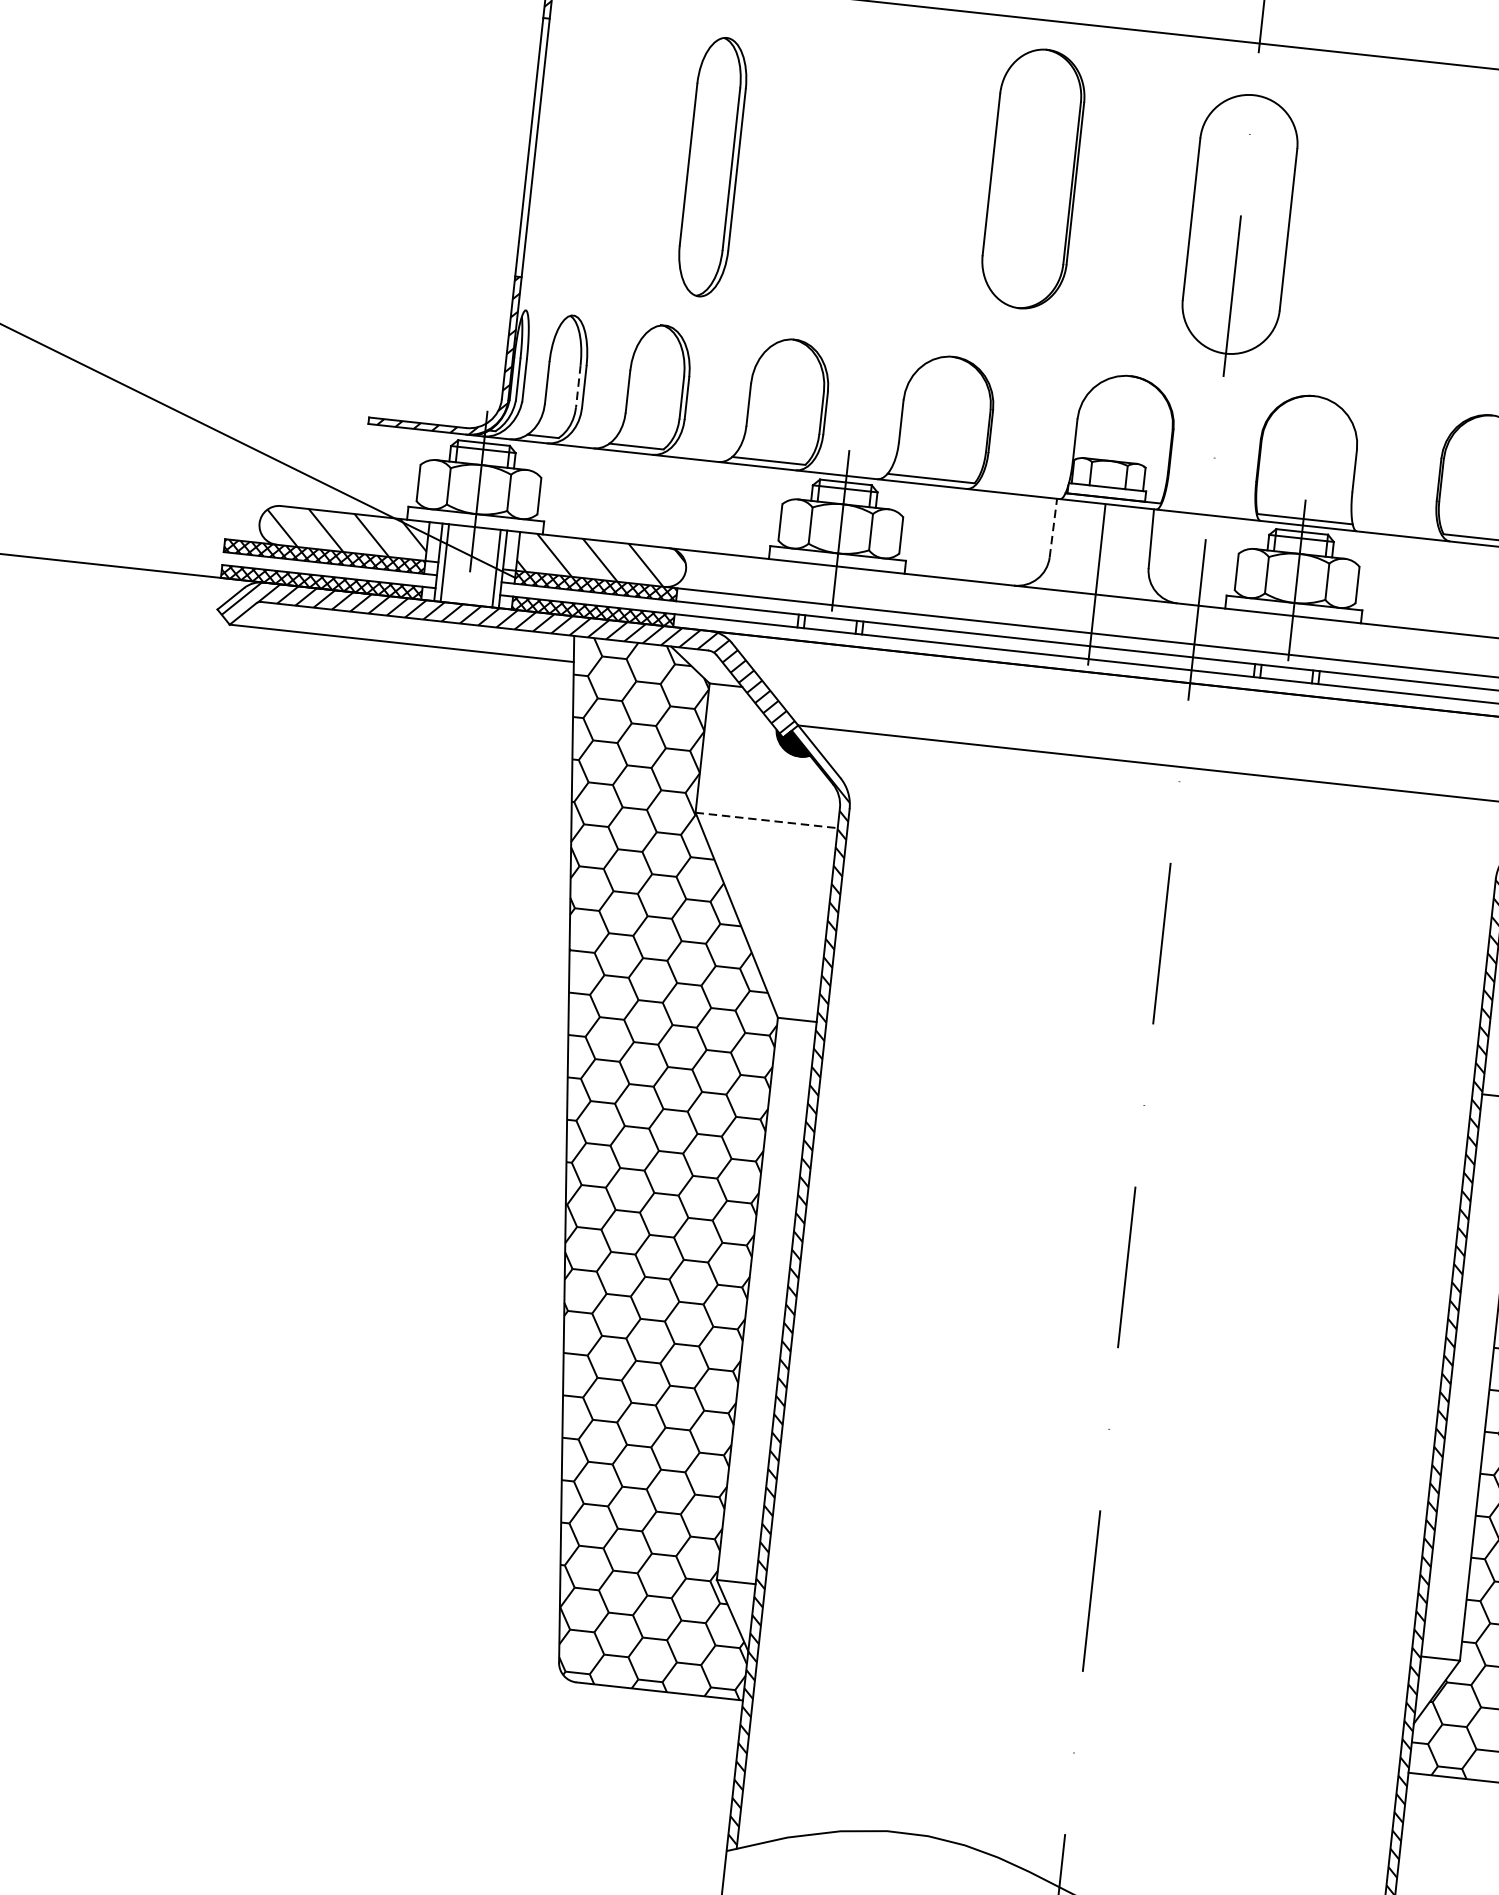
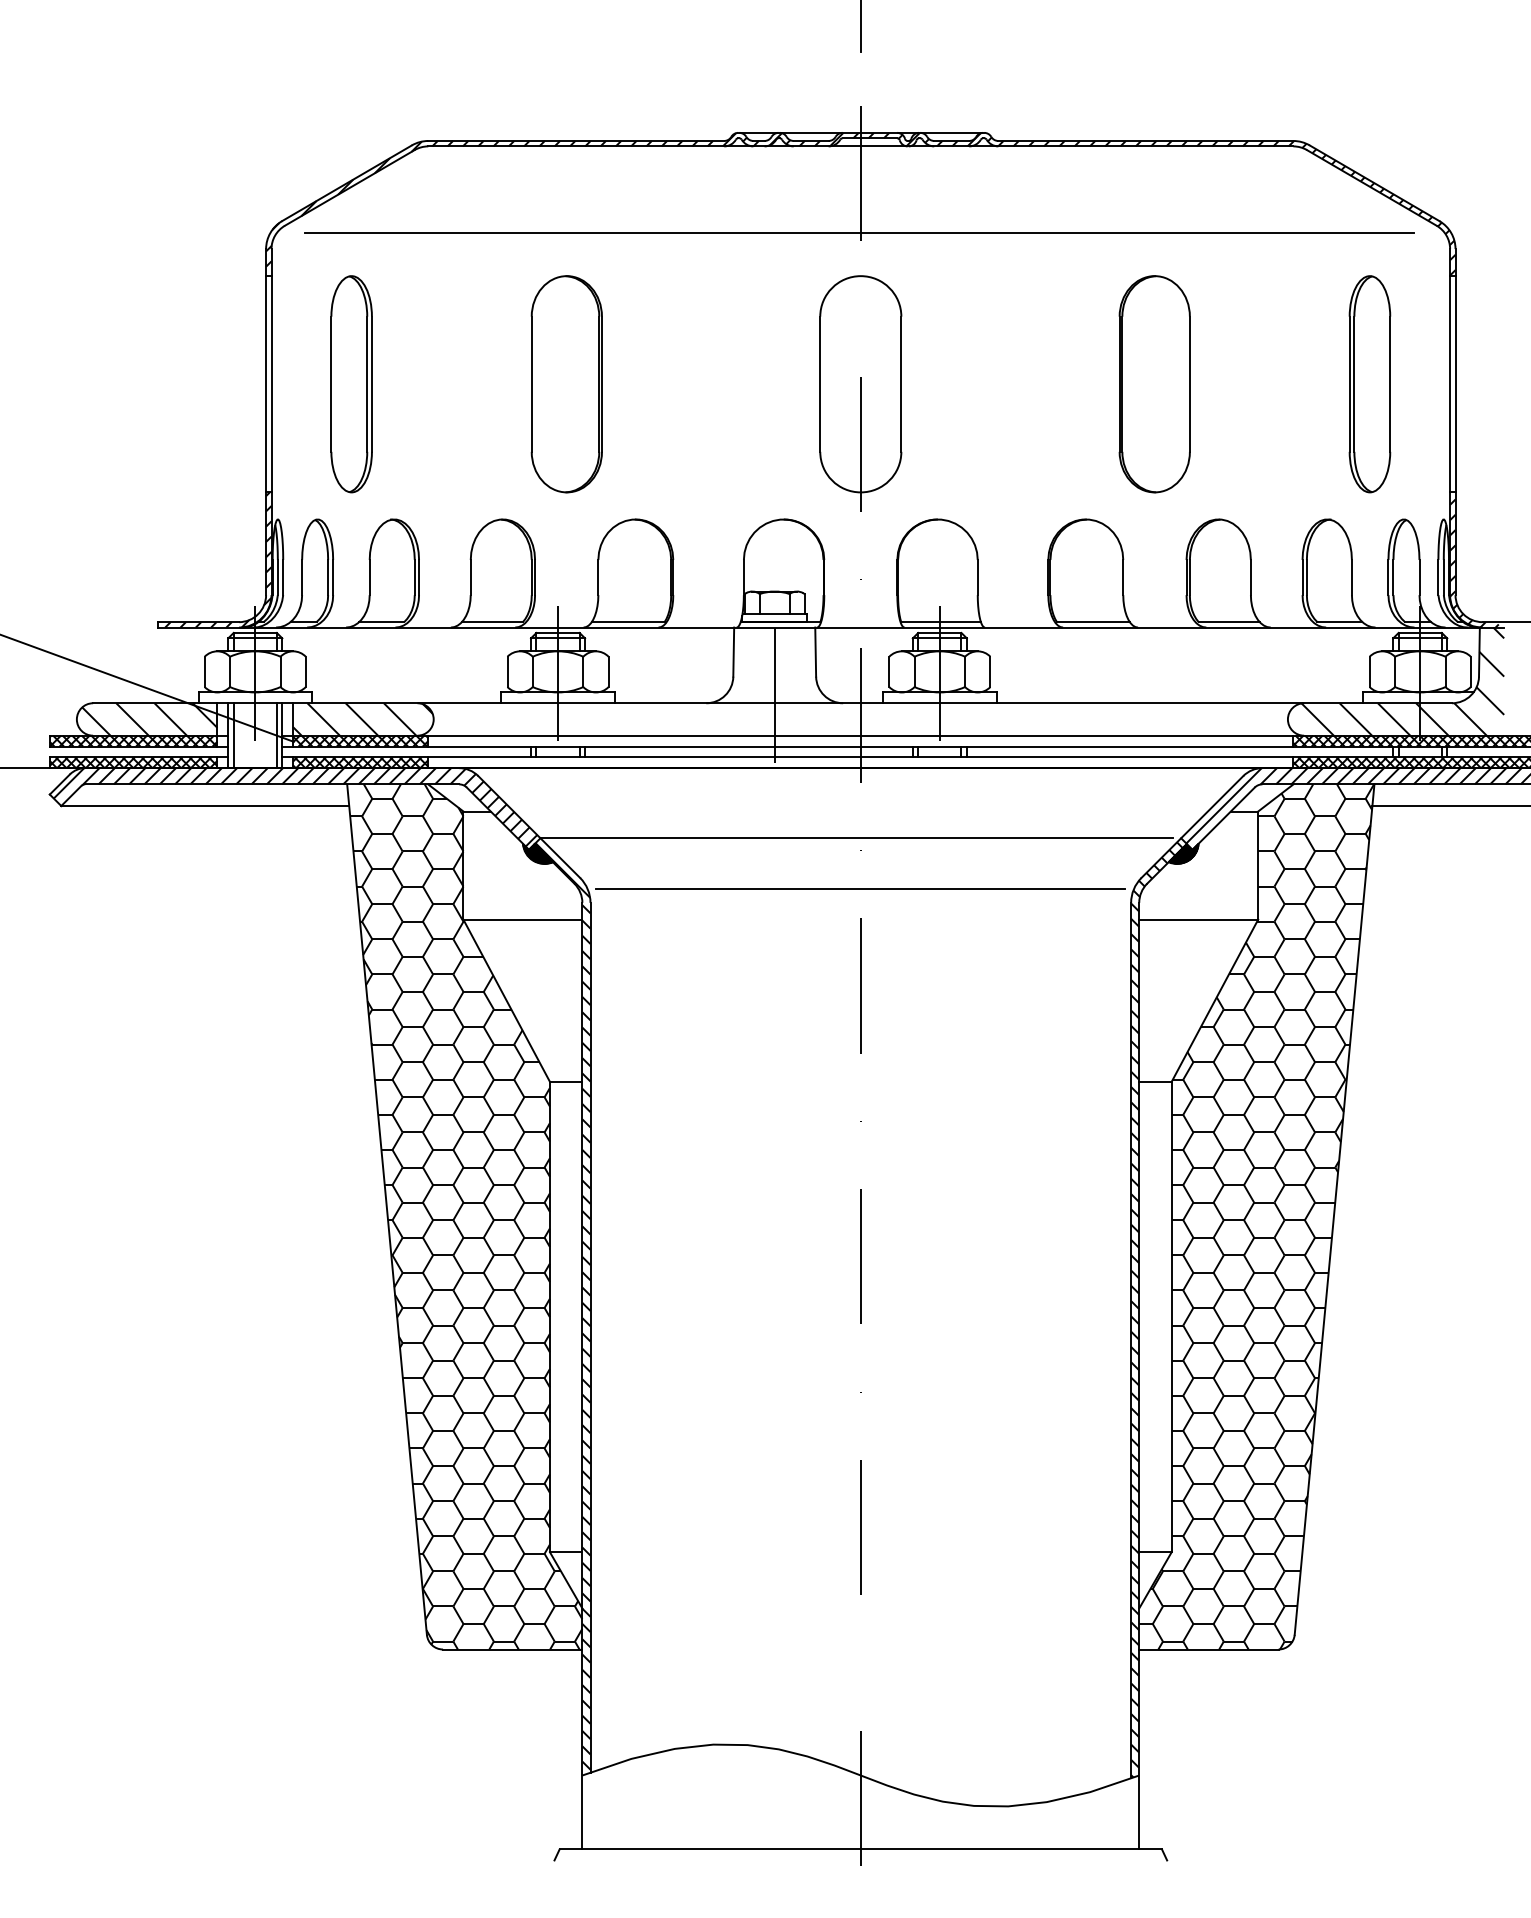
part: (712, 167) -> (351, 384), moved
part: (1032, 179) -> (566, 384), moved
line: (578, 386) -> (328, 577), dashed -> solid
line: (1053, 528) -> (733, 652), dashed -> solid
line: (767, 820) -> (523, 919), dashed -> solid
line: (1174, 828) -> (860, 889), added

